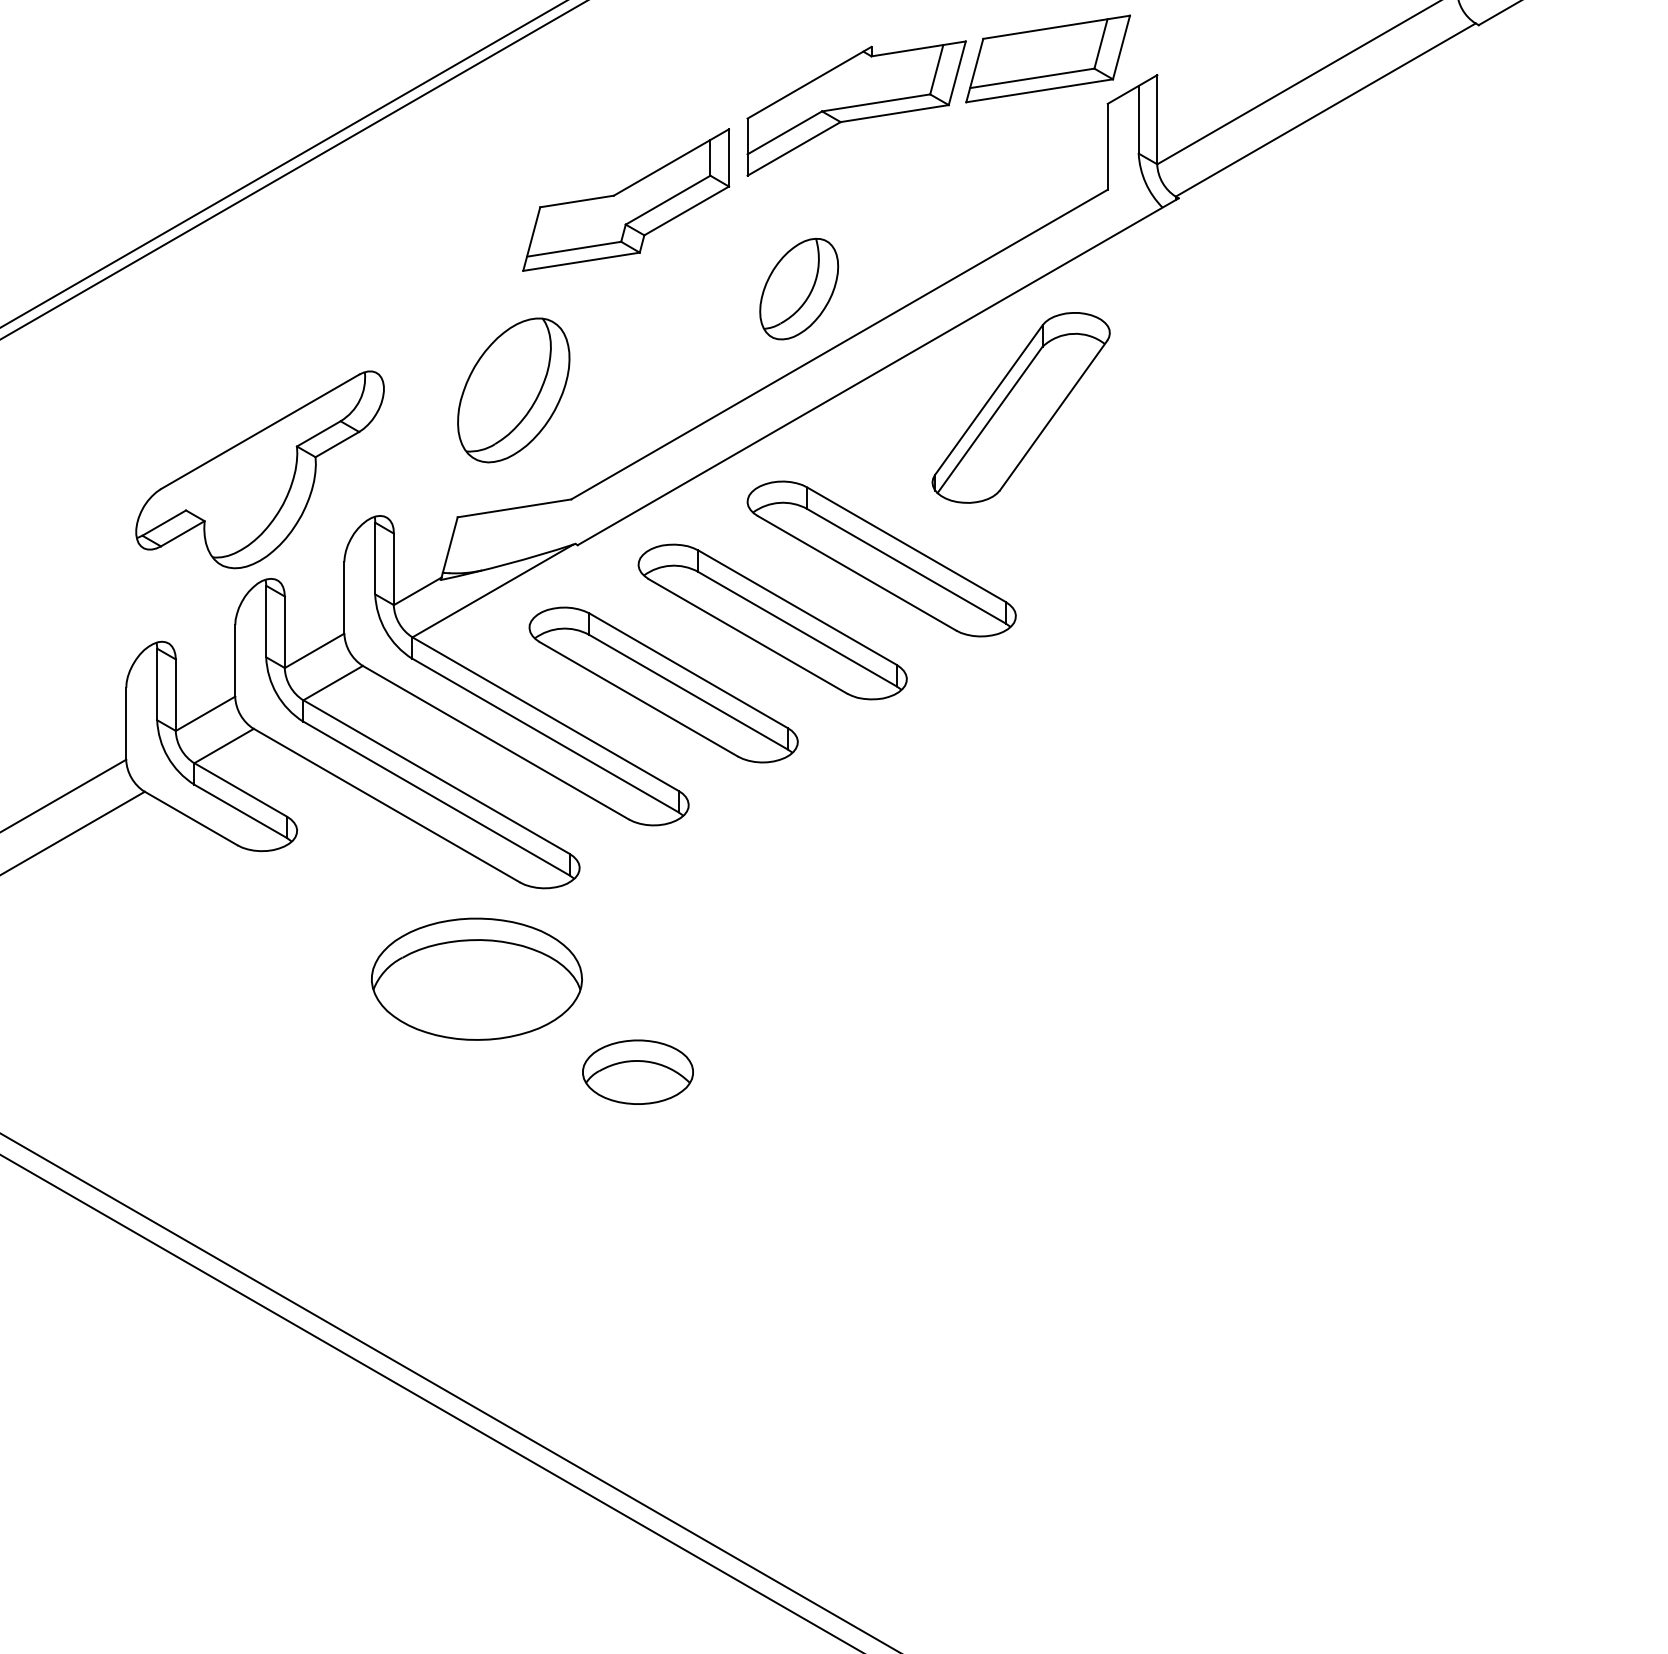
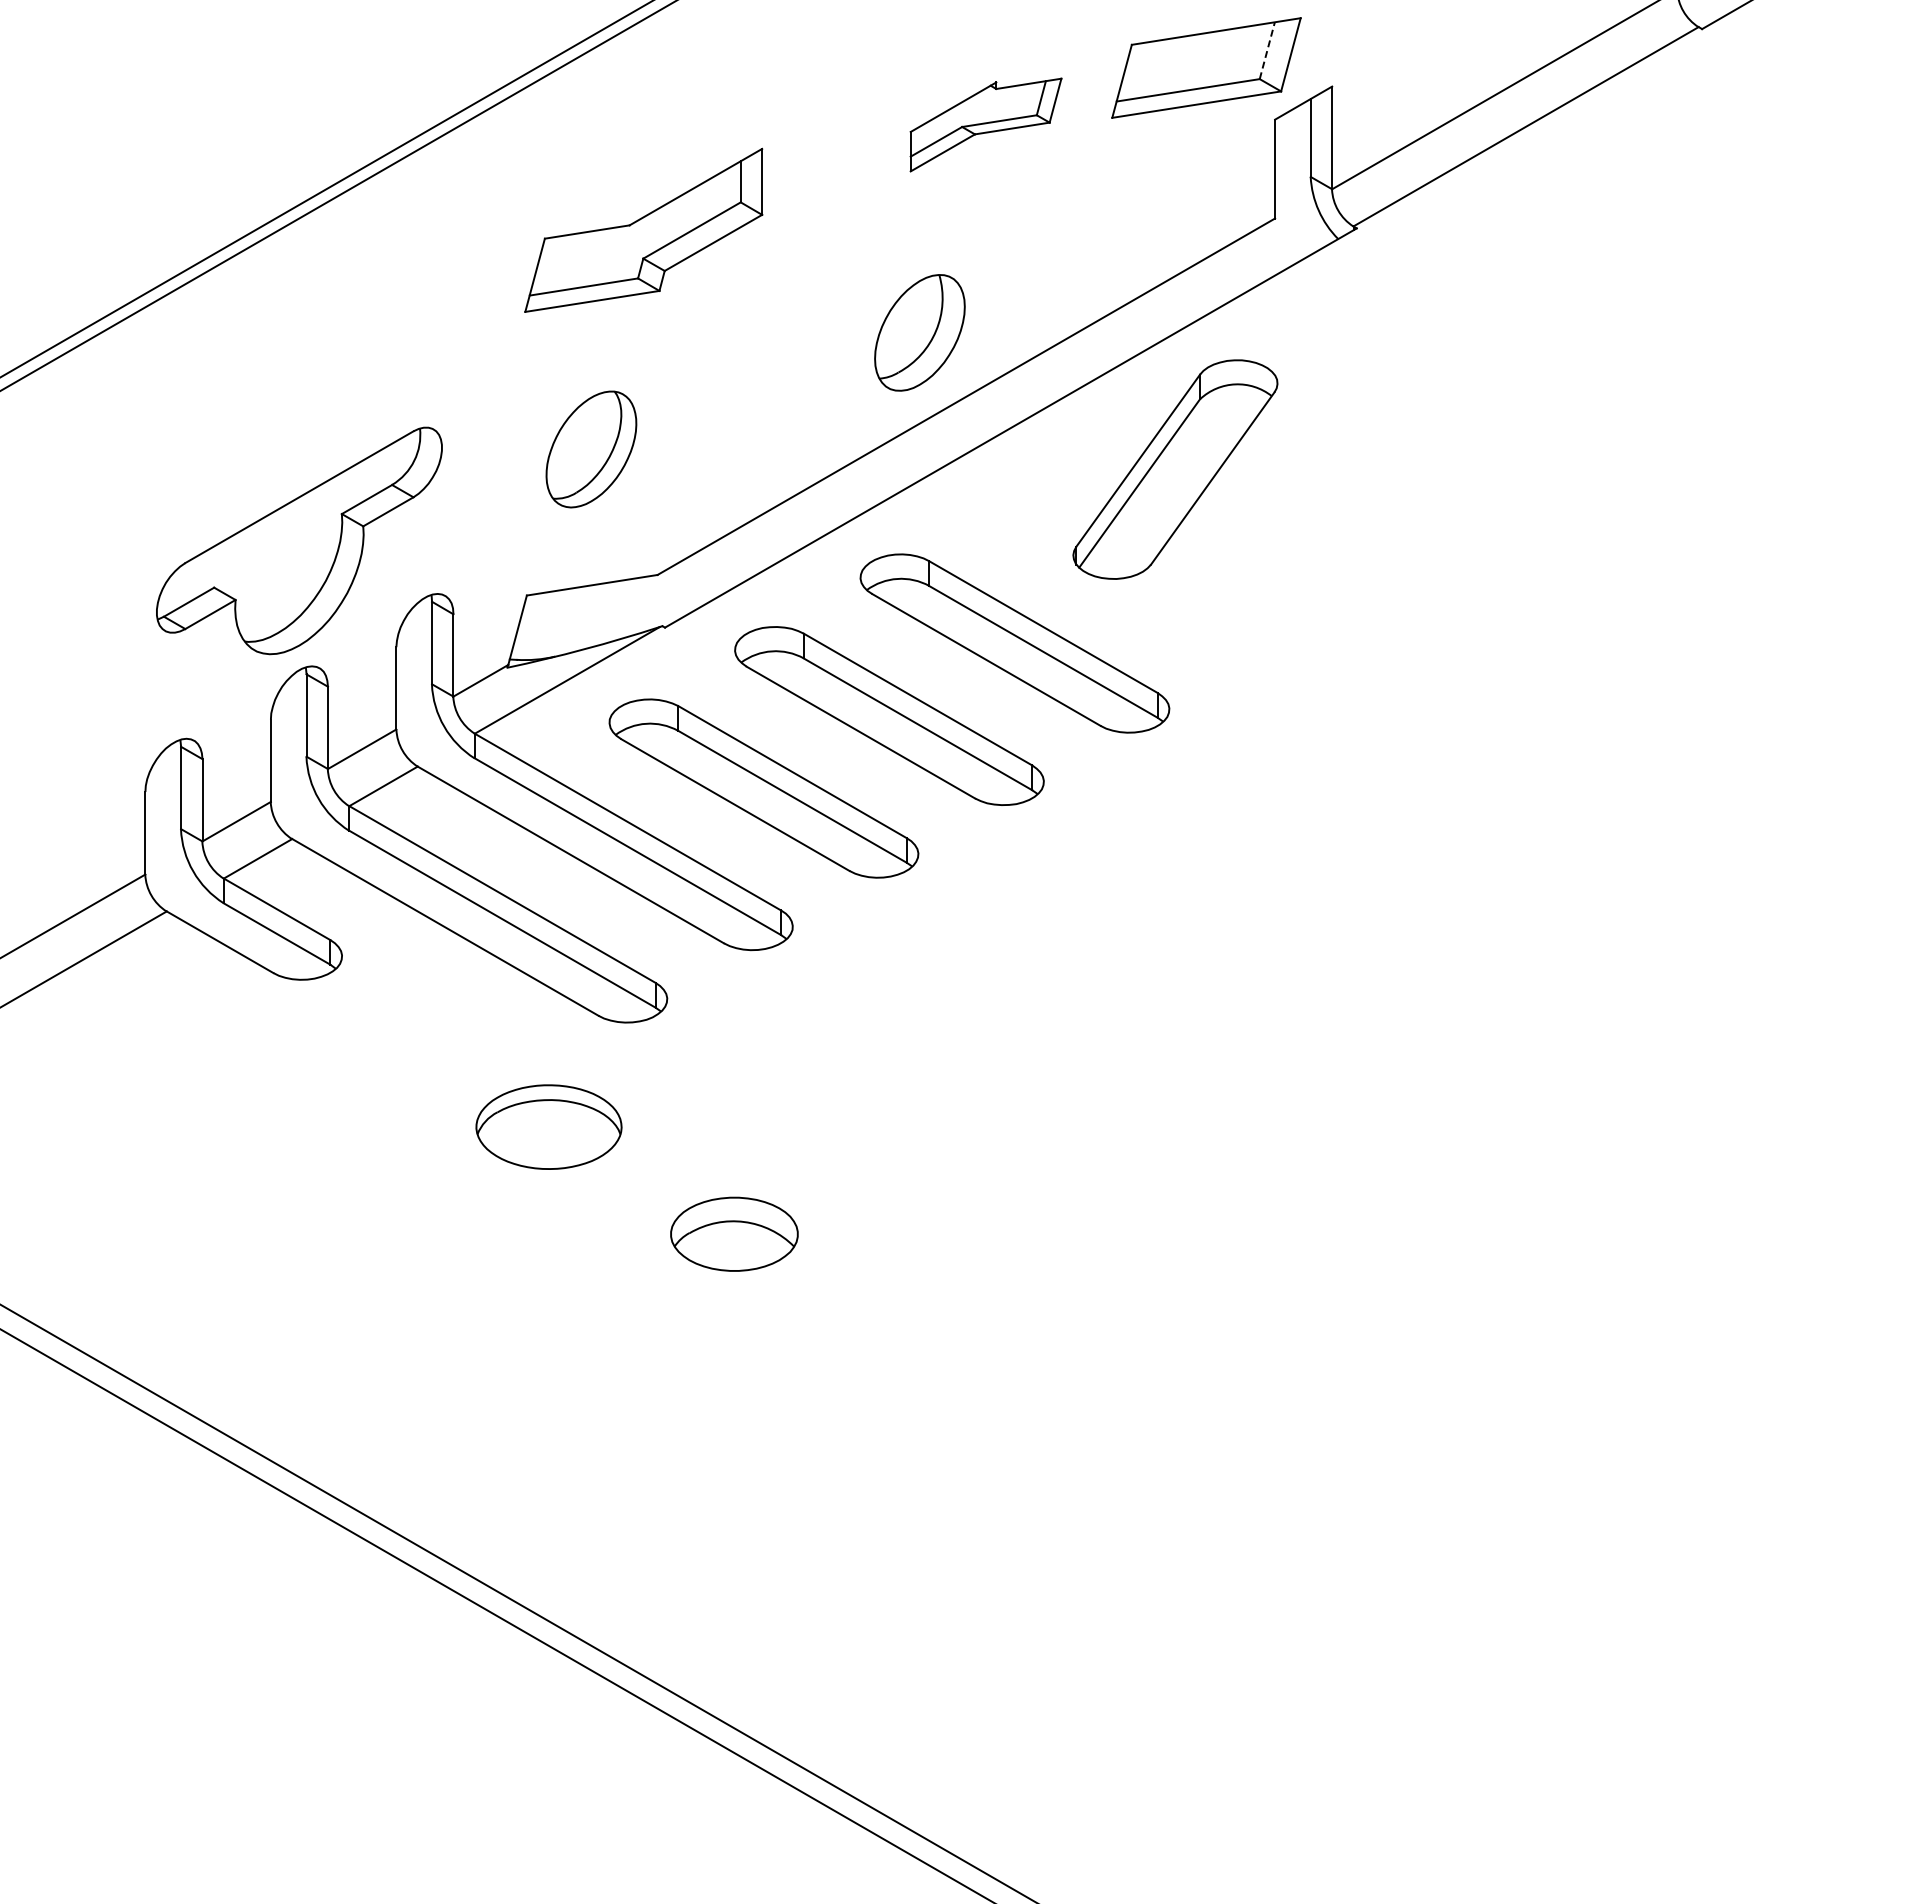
line: (1101, 43) -> (1267, 50), solid -> dashed
part: (856, 108) -> (985, 124), size x0.6
part: (625, 199) -> (643, 229), moved
part: (513, 390) -> (591, 449), size x0.7
part: (476, 978) -> (548, 1126), size x0.6

